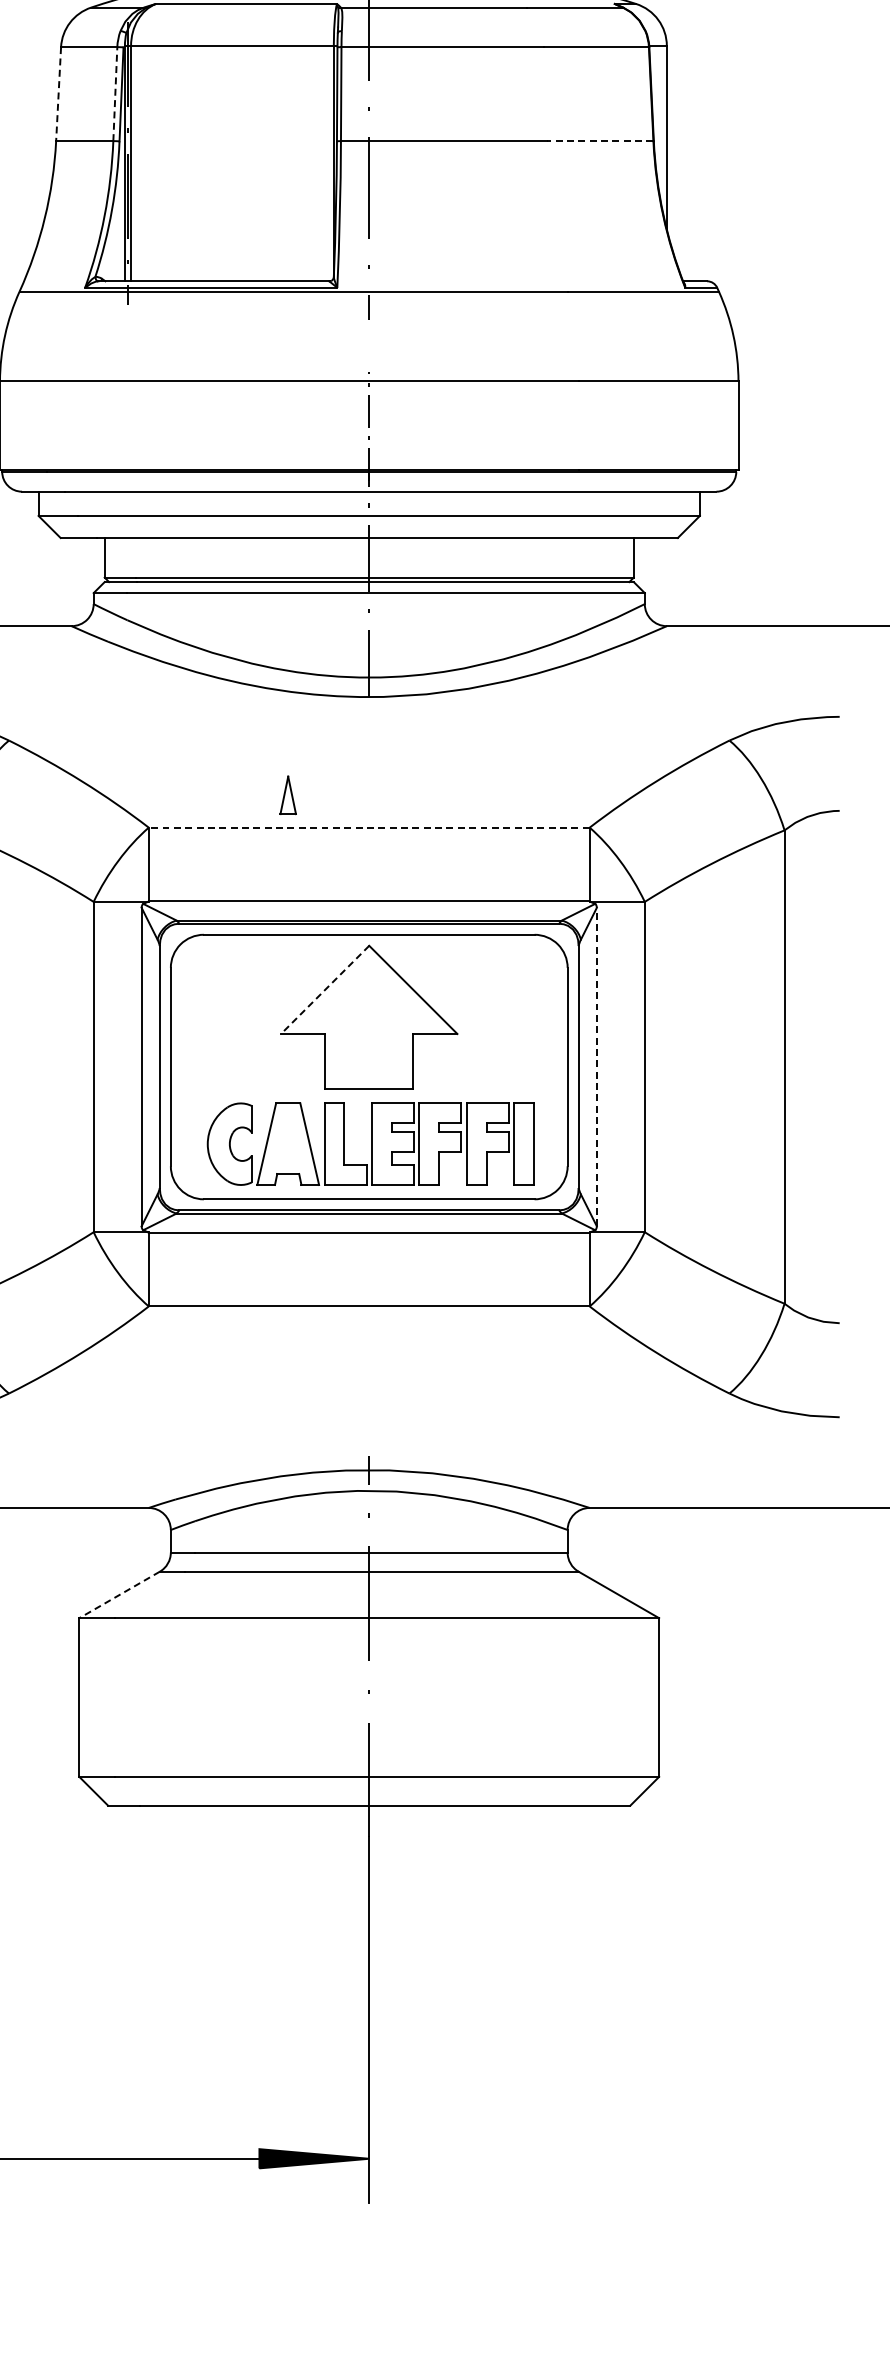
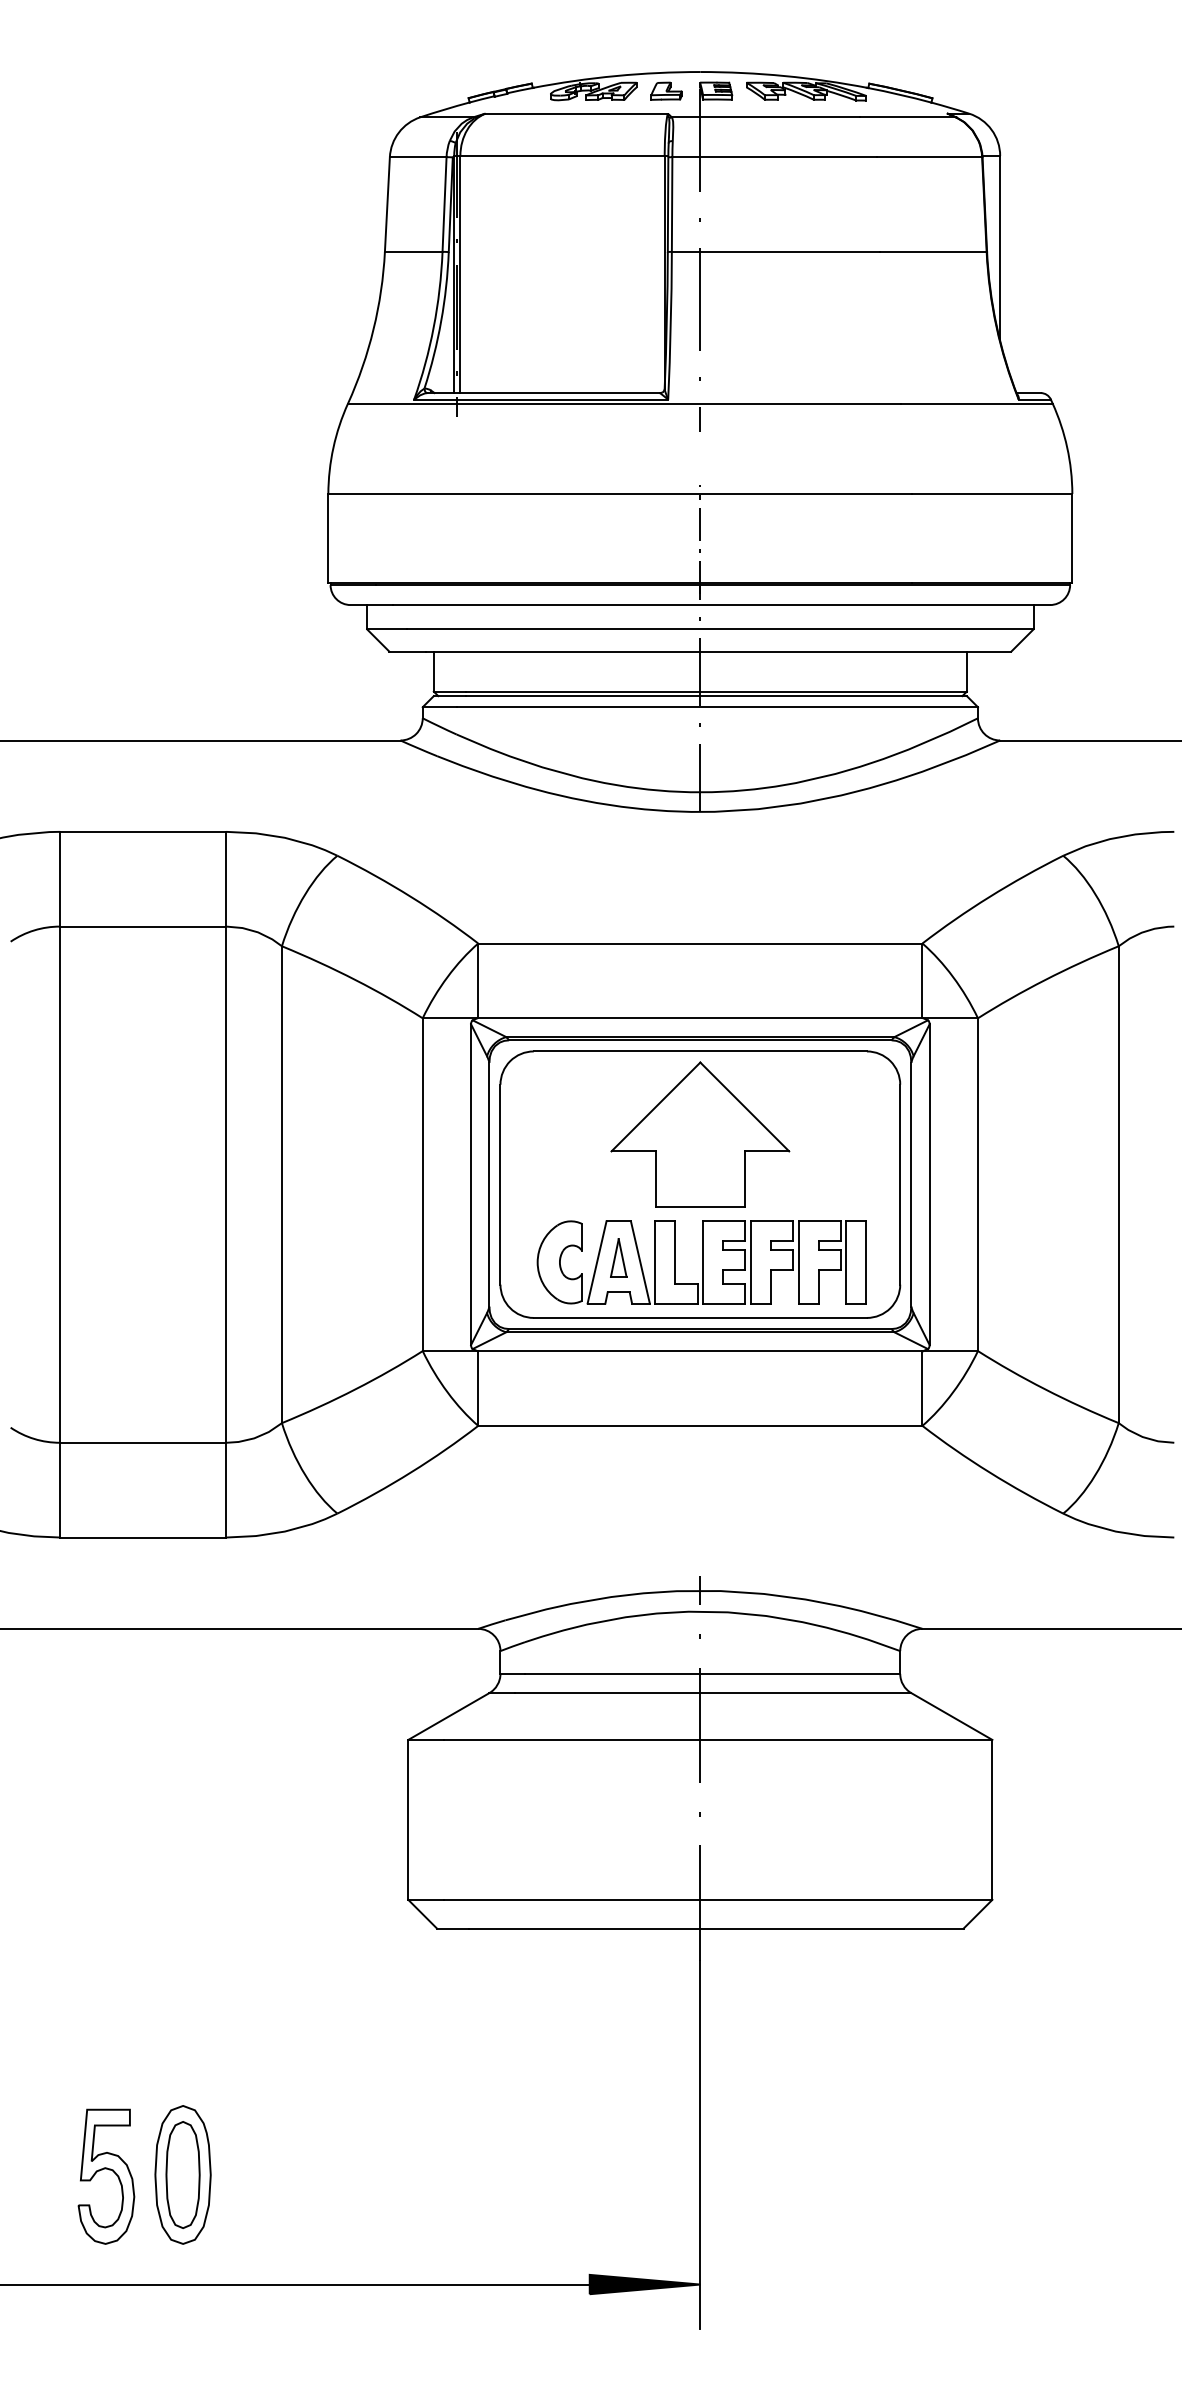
line: (115, 94) -> (444, 204), dashed -> solid
line: (58, 95) -> (387, 205), dashed -> solid
line: (599, 140) -> (932, 251), dashed -> solid
part: (288, 794) -> (618, 1257), moved
line: (368, 827) -> (699, 943), dashed -> solid
line: (324, 989) -> (655, 1106), dashed -> solid
line: (596, 1066) -> (929, 1184), dashed -> solid
line: (119, 1594) -> (448, 1716), dashed -> solid

